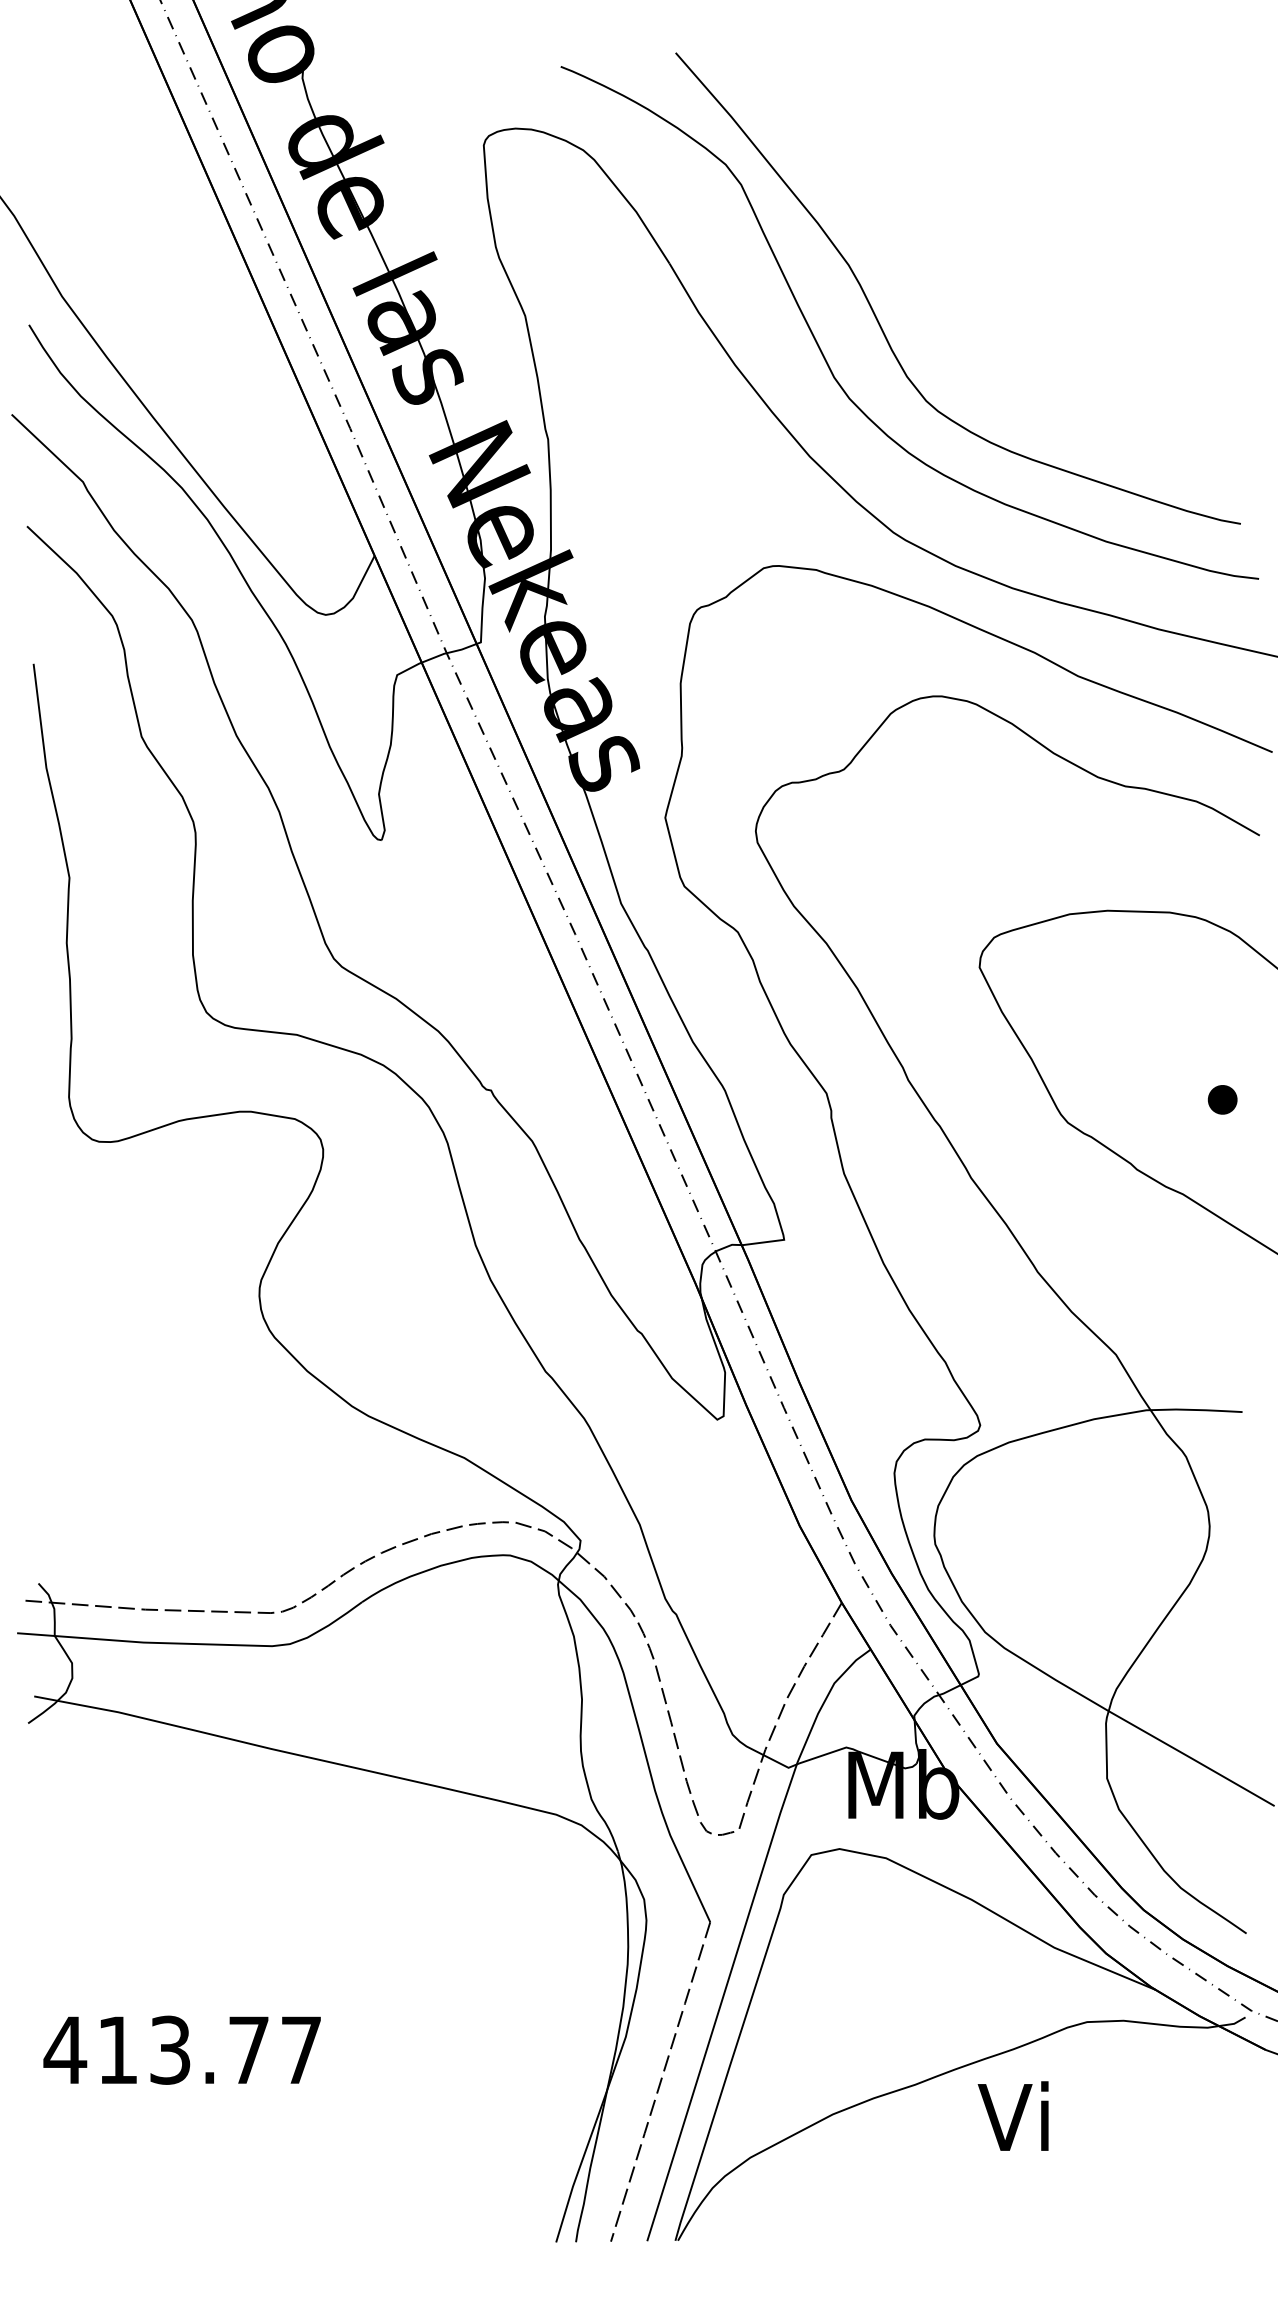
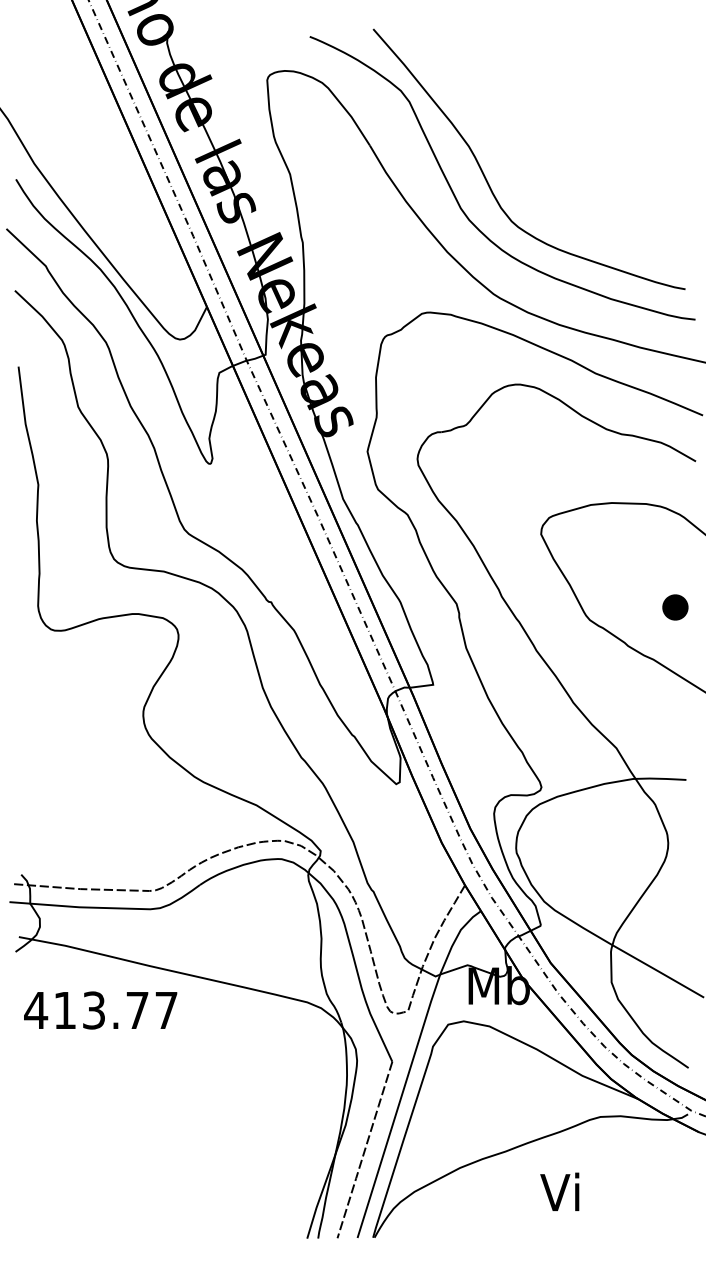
part: (1222, 1099) -> (675, 607), size x1.6
text: (181, 2050) -> (100, 1010), moved
text: (1012, 2115) -> (559, 1191), moved

